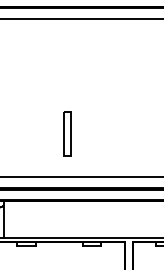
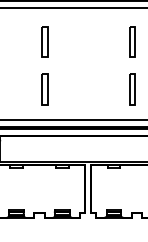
part: (66, 66) -> (44, 41), added

